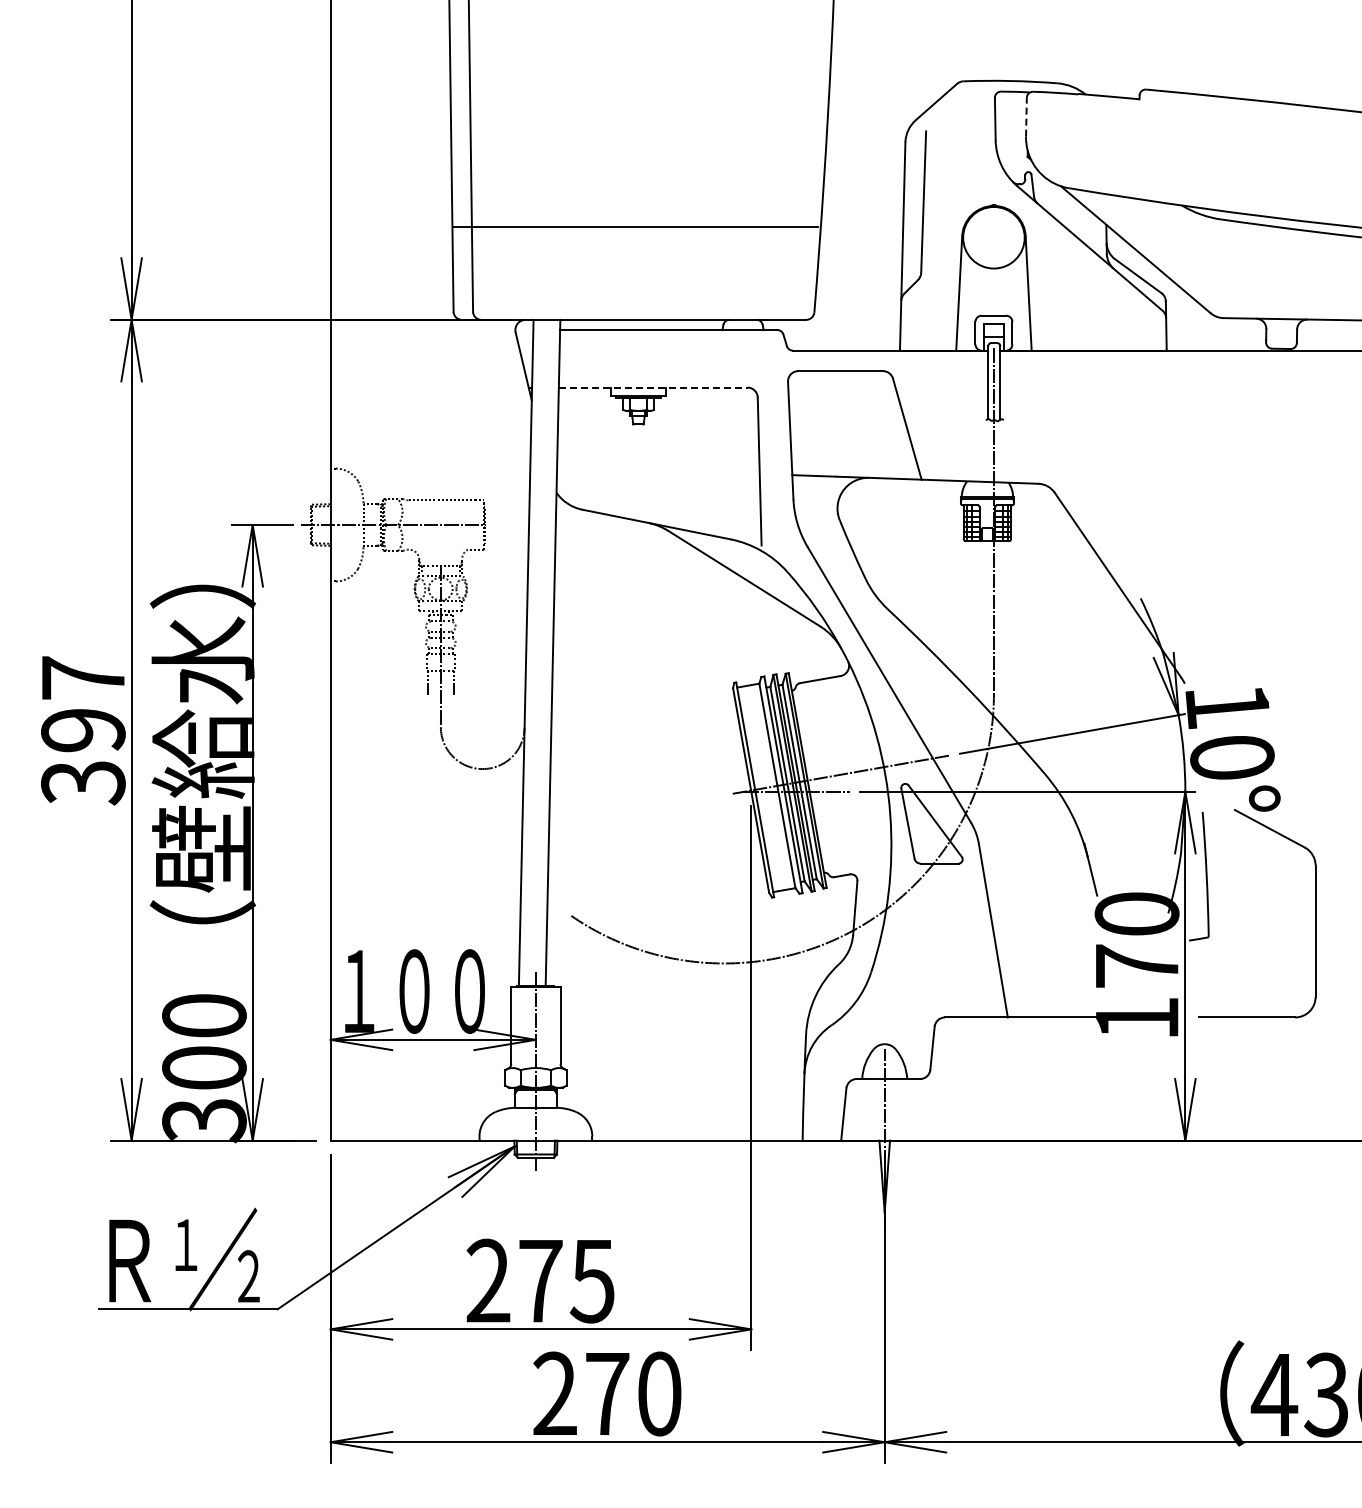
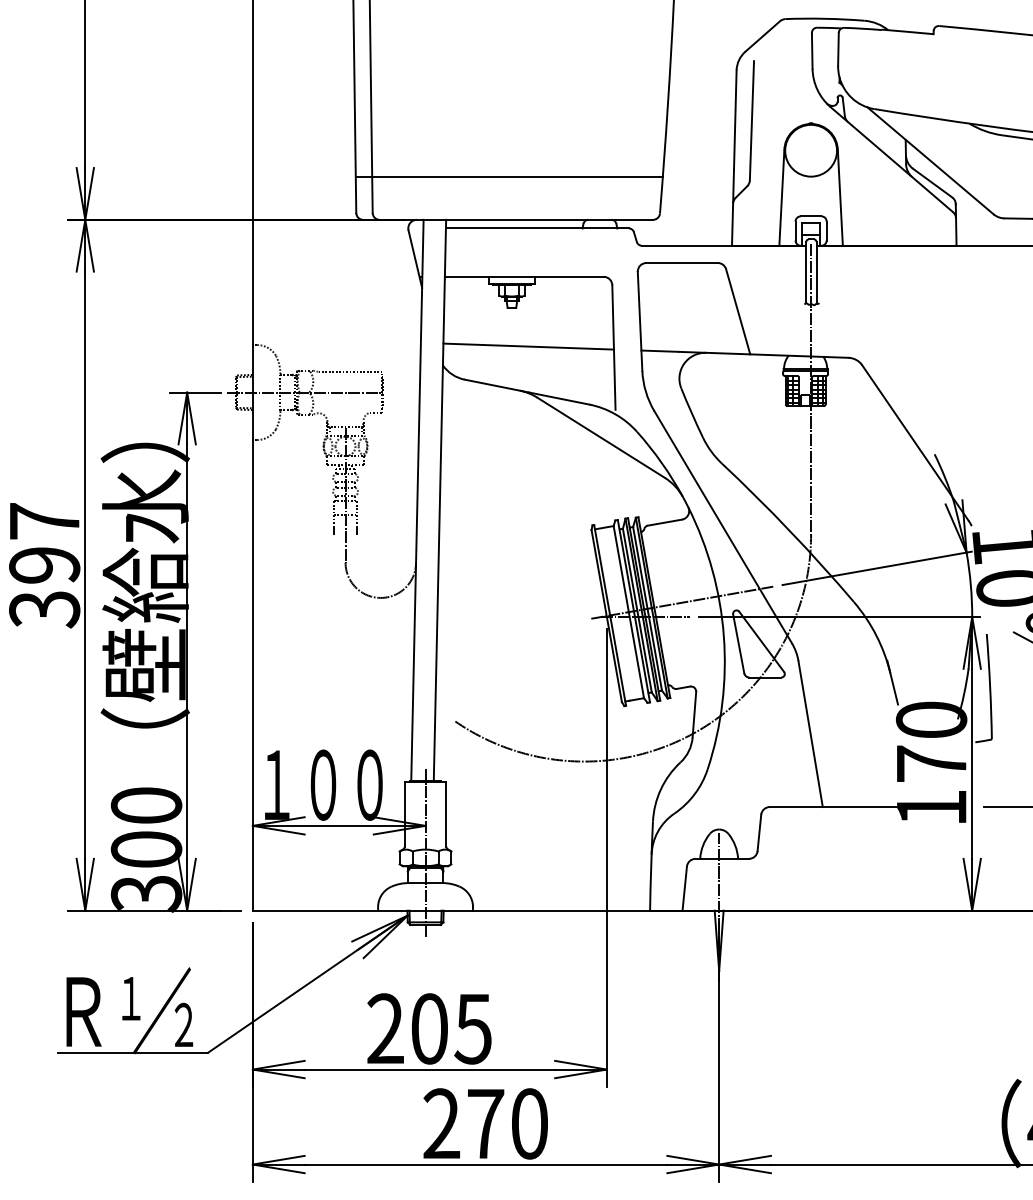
line: (1026, 116) -> (838, 48), dashed -> solid
line: (634, 226) -> (508, 176), moved
line: (653, 387) -> (524, 276), dashed -> solid
line: (658, 470) -> (528, 346), added
text: (540, 1280) -> (429, 1028), 275 -> 205

